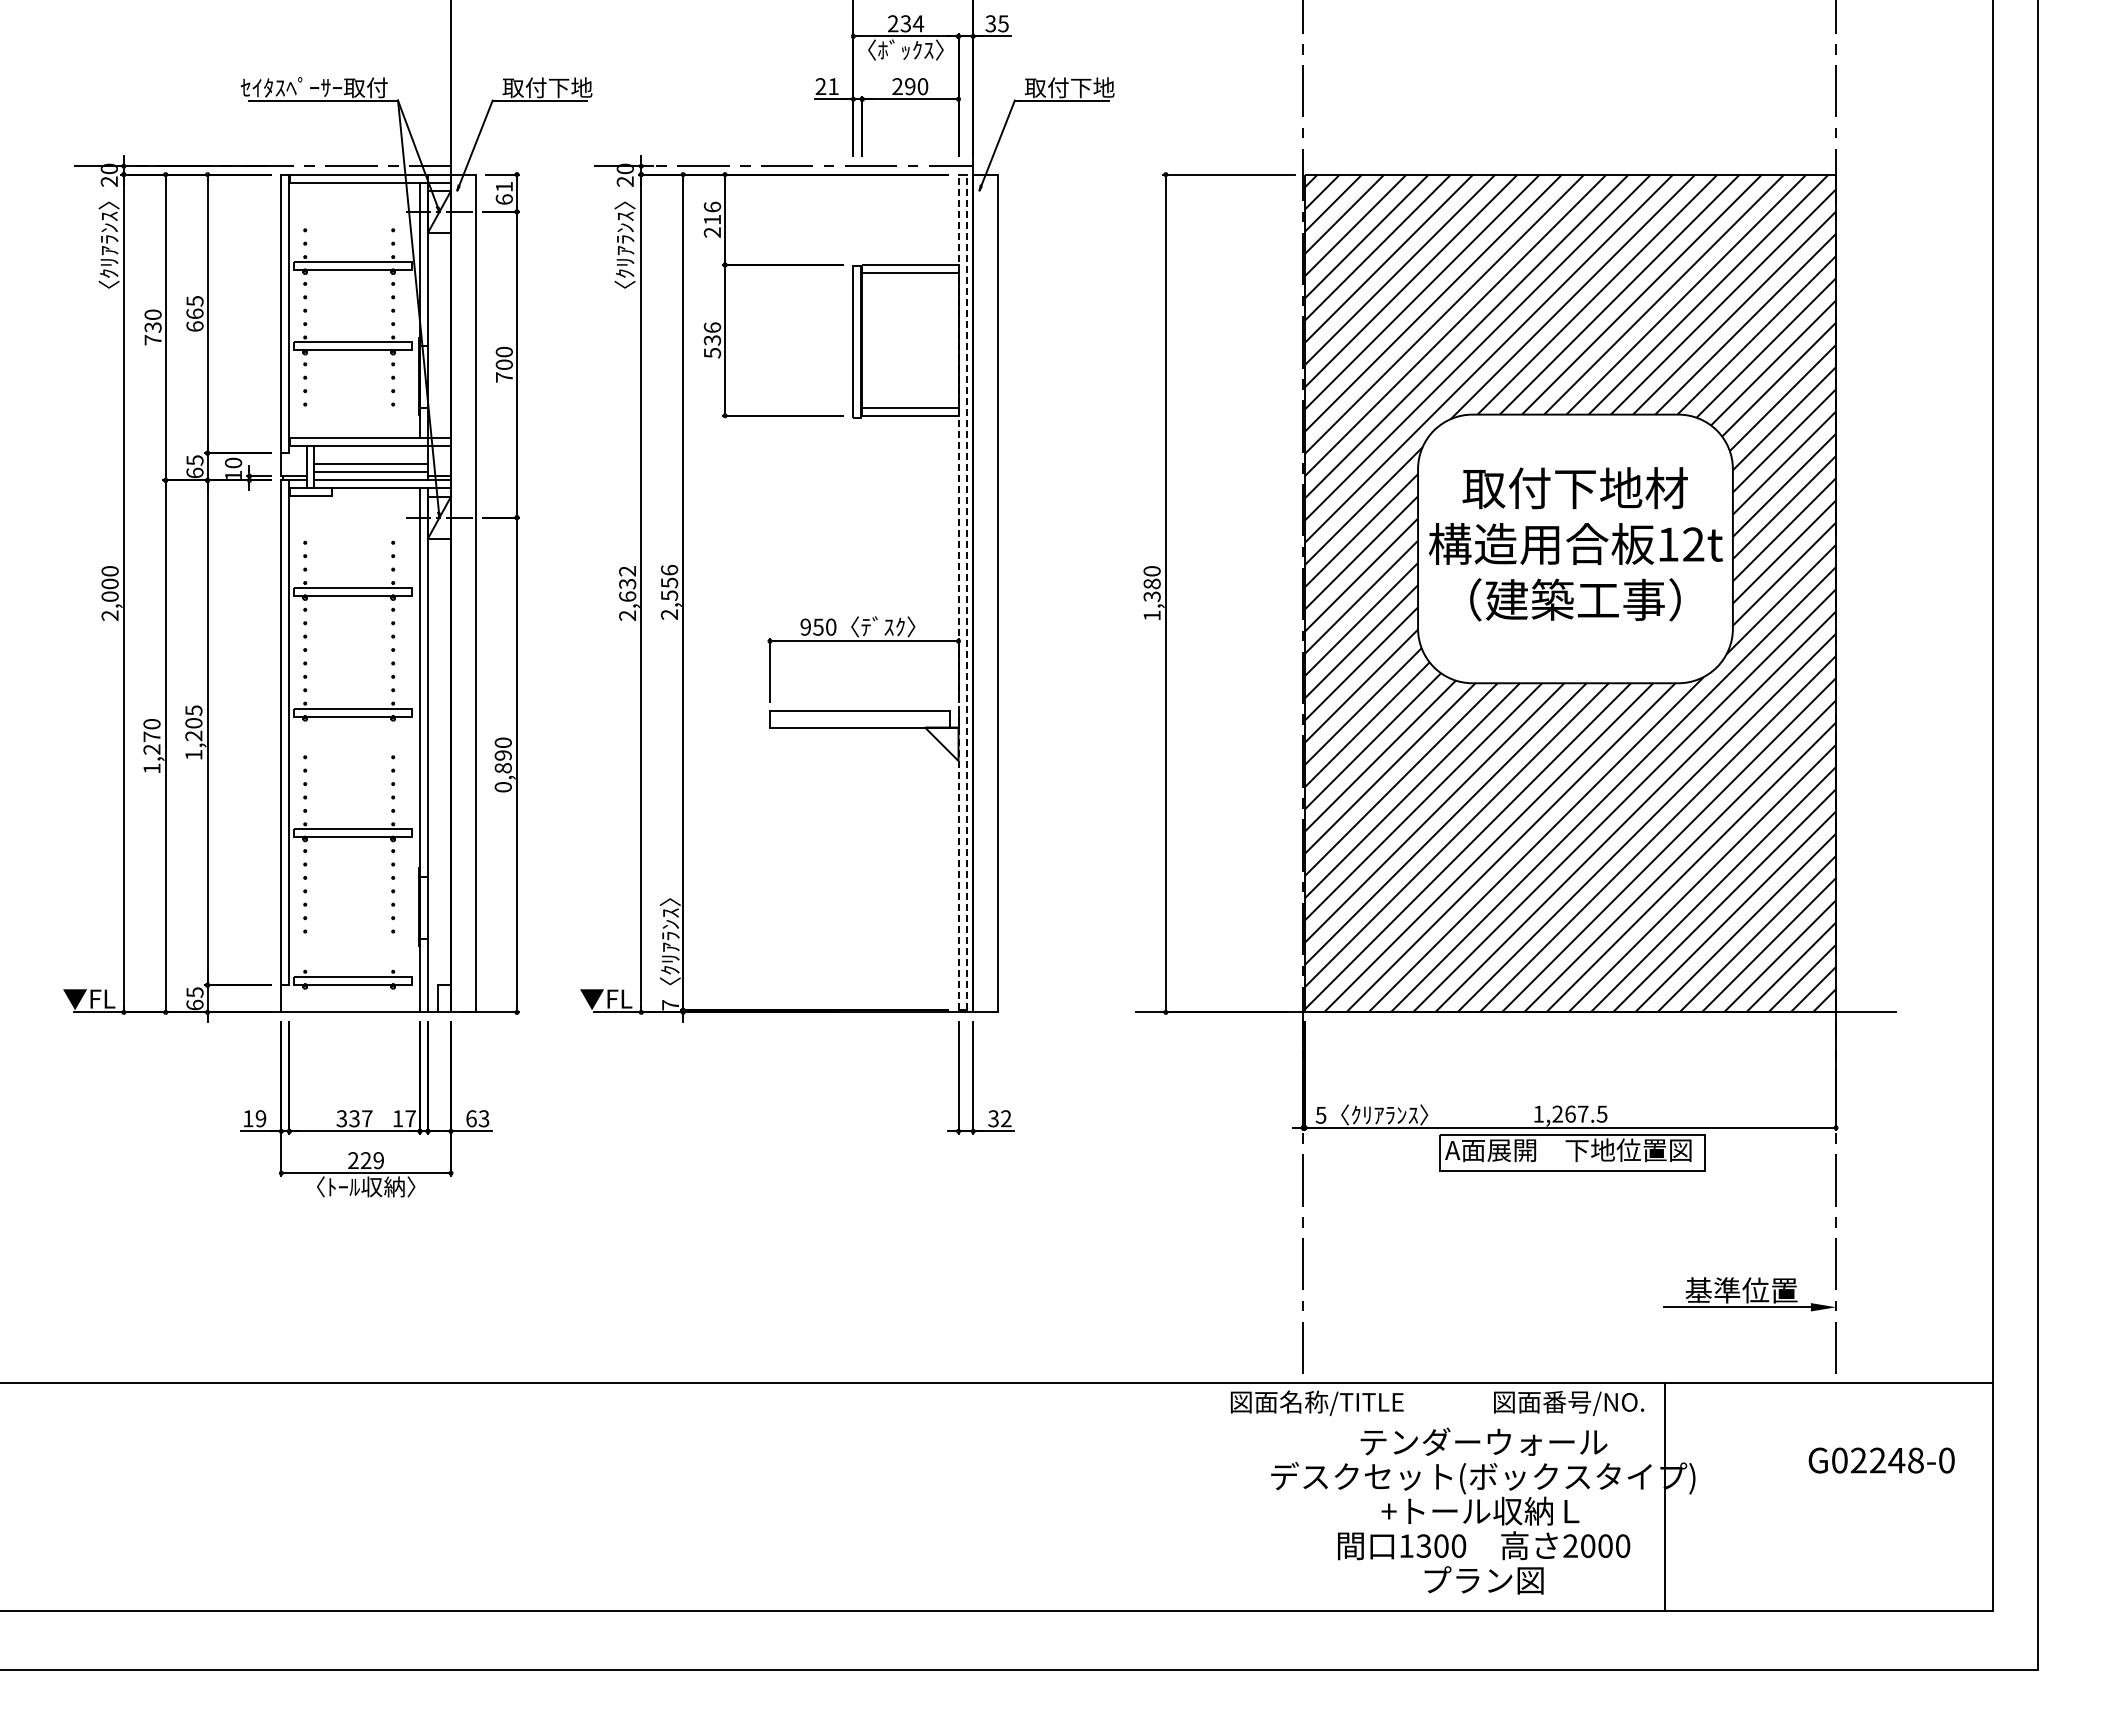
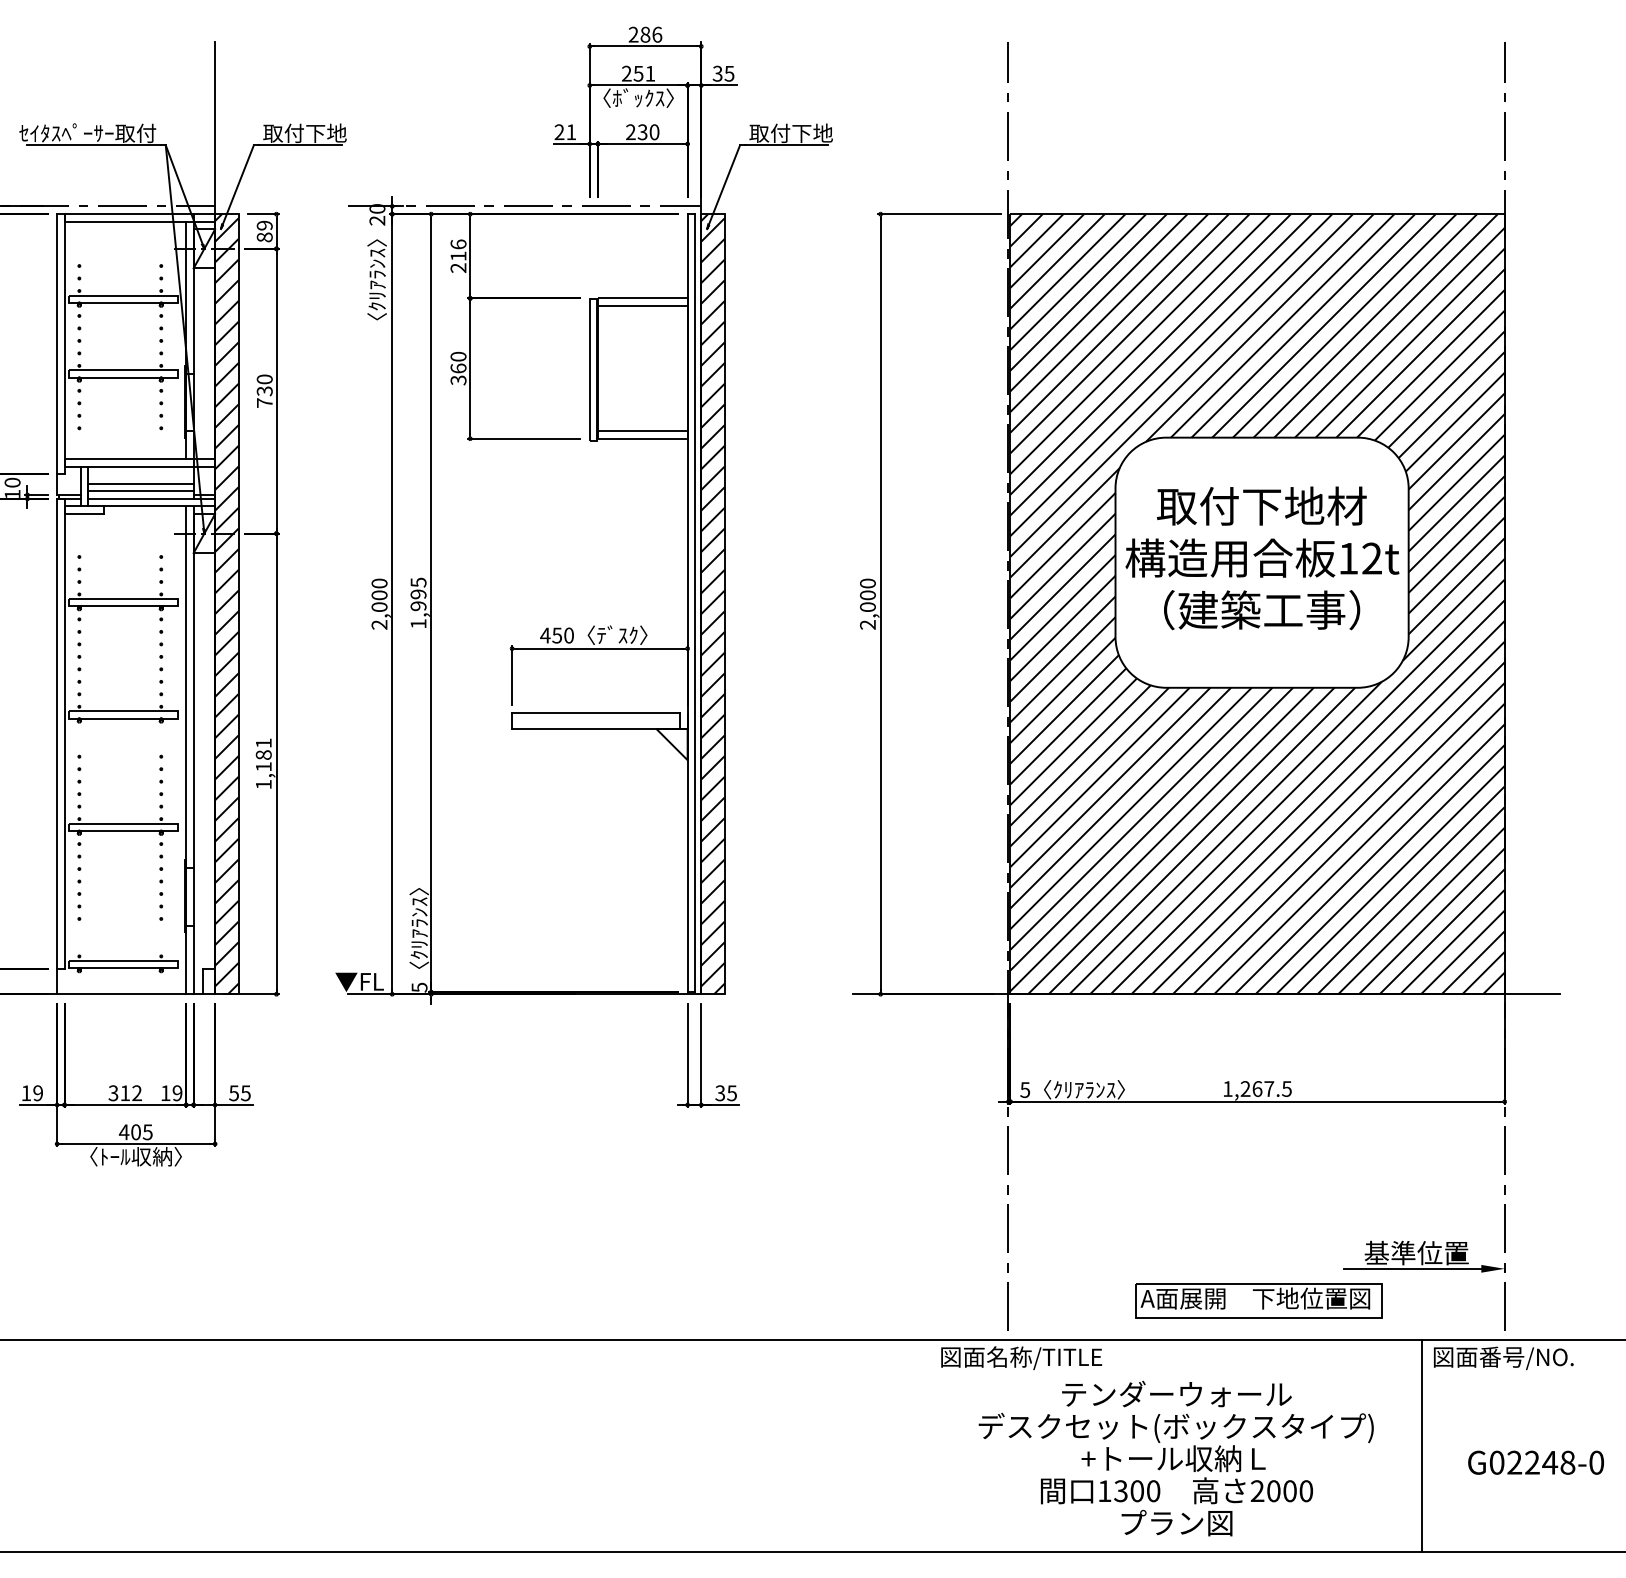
text: (912, 23) -> (644, 73), 234 -> 251
text: (910, 86) -> (642, 132), 290 -> 230
text: (503, 192) -> (263, 230), 61 -> 89
text: (712, 339) -> (458, 367), 536 -> 360
text: (503, 364) -> (263, 390), 700 -> 730
text: (627, 583) -> (379, 594), 2,632 -> 2,000
text: (669, 591) -> (418, 602), 2,556 -> 1,995
line: (958, 592) -> (687, 603), dashed -> solid
line: (966, 592) -> (695, 603), dashed -> solid
hatch: (463, 593) -> (226, 604), added
hatch: (985, 593) -> (712, 604), added
text: (1151, 599) -> (867, 609), 1,380 -> 2,000
text: (805, 626) -> (545, 634), 950 -> 450
text: (502, 764) -> (263, 763), 0,890 -> 1,181
text: (670, 1005) -> (419, 987), 7 -> 5
text: (360, 1118) -> (130, 1093), 337 -> 312
text: (410, 1118) -> (177, 1093), 17 -> 19
text: (477, 1118) -> (239, 1093), 63 -> 55
text: (1005, 1118) -> (731, 1093), 32 -> 35
part: (1572, 1152) -> (1259, 1300), moved
text: (365, 1160) -> (135, 1132), 229 -> 405
text: (1569, 1403) -> (1504, 1358), moved
text: (1881, 1460) -> (1535, 1462), moved
line: (1664, 1497) -> (1421, 1445), moved

